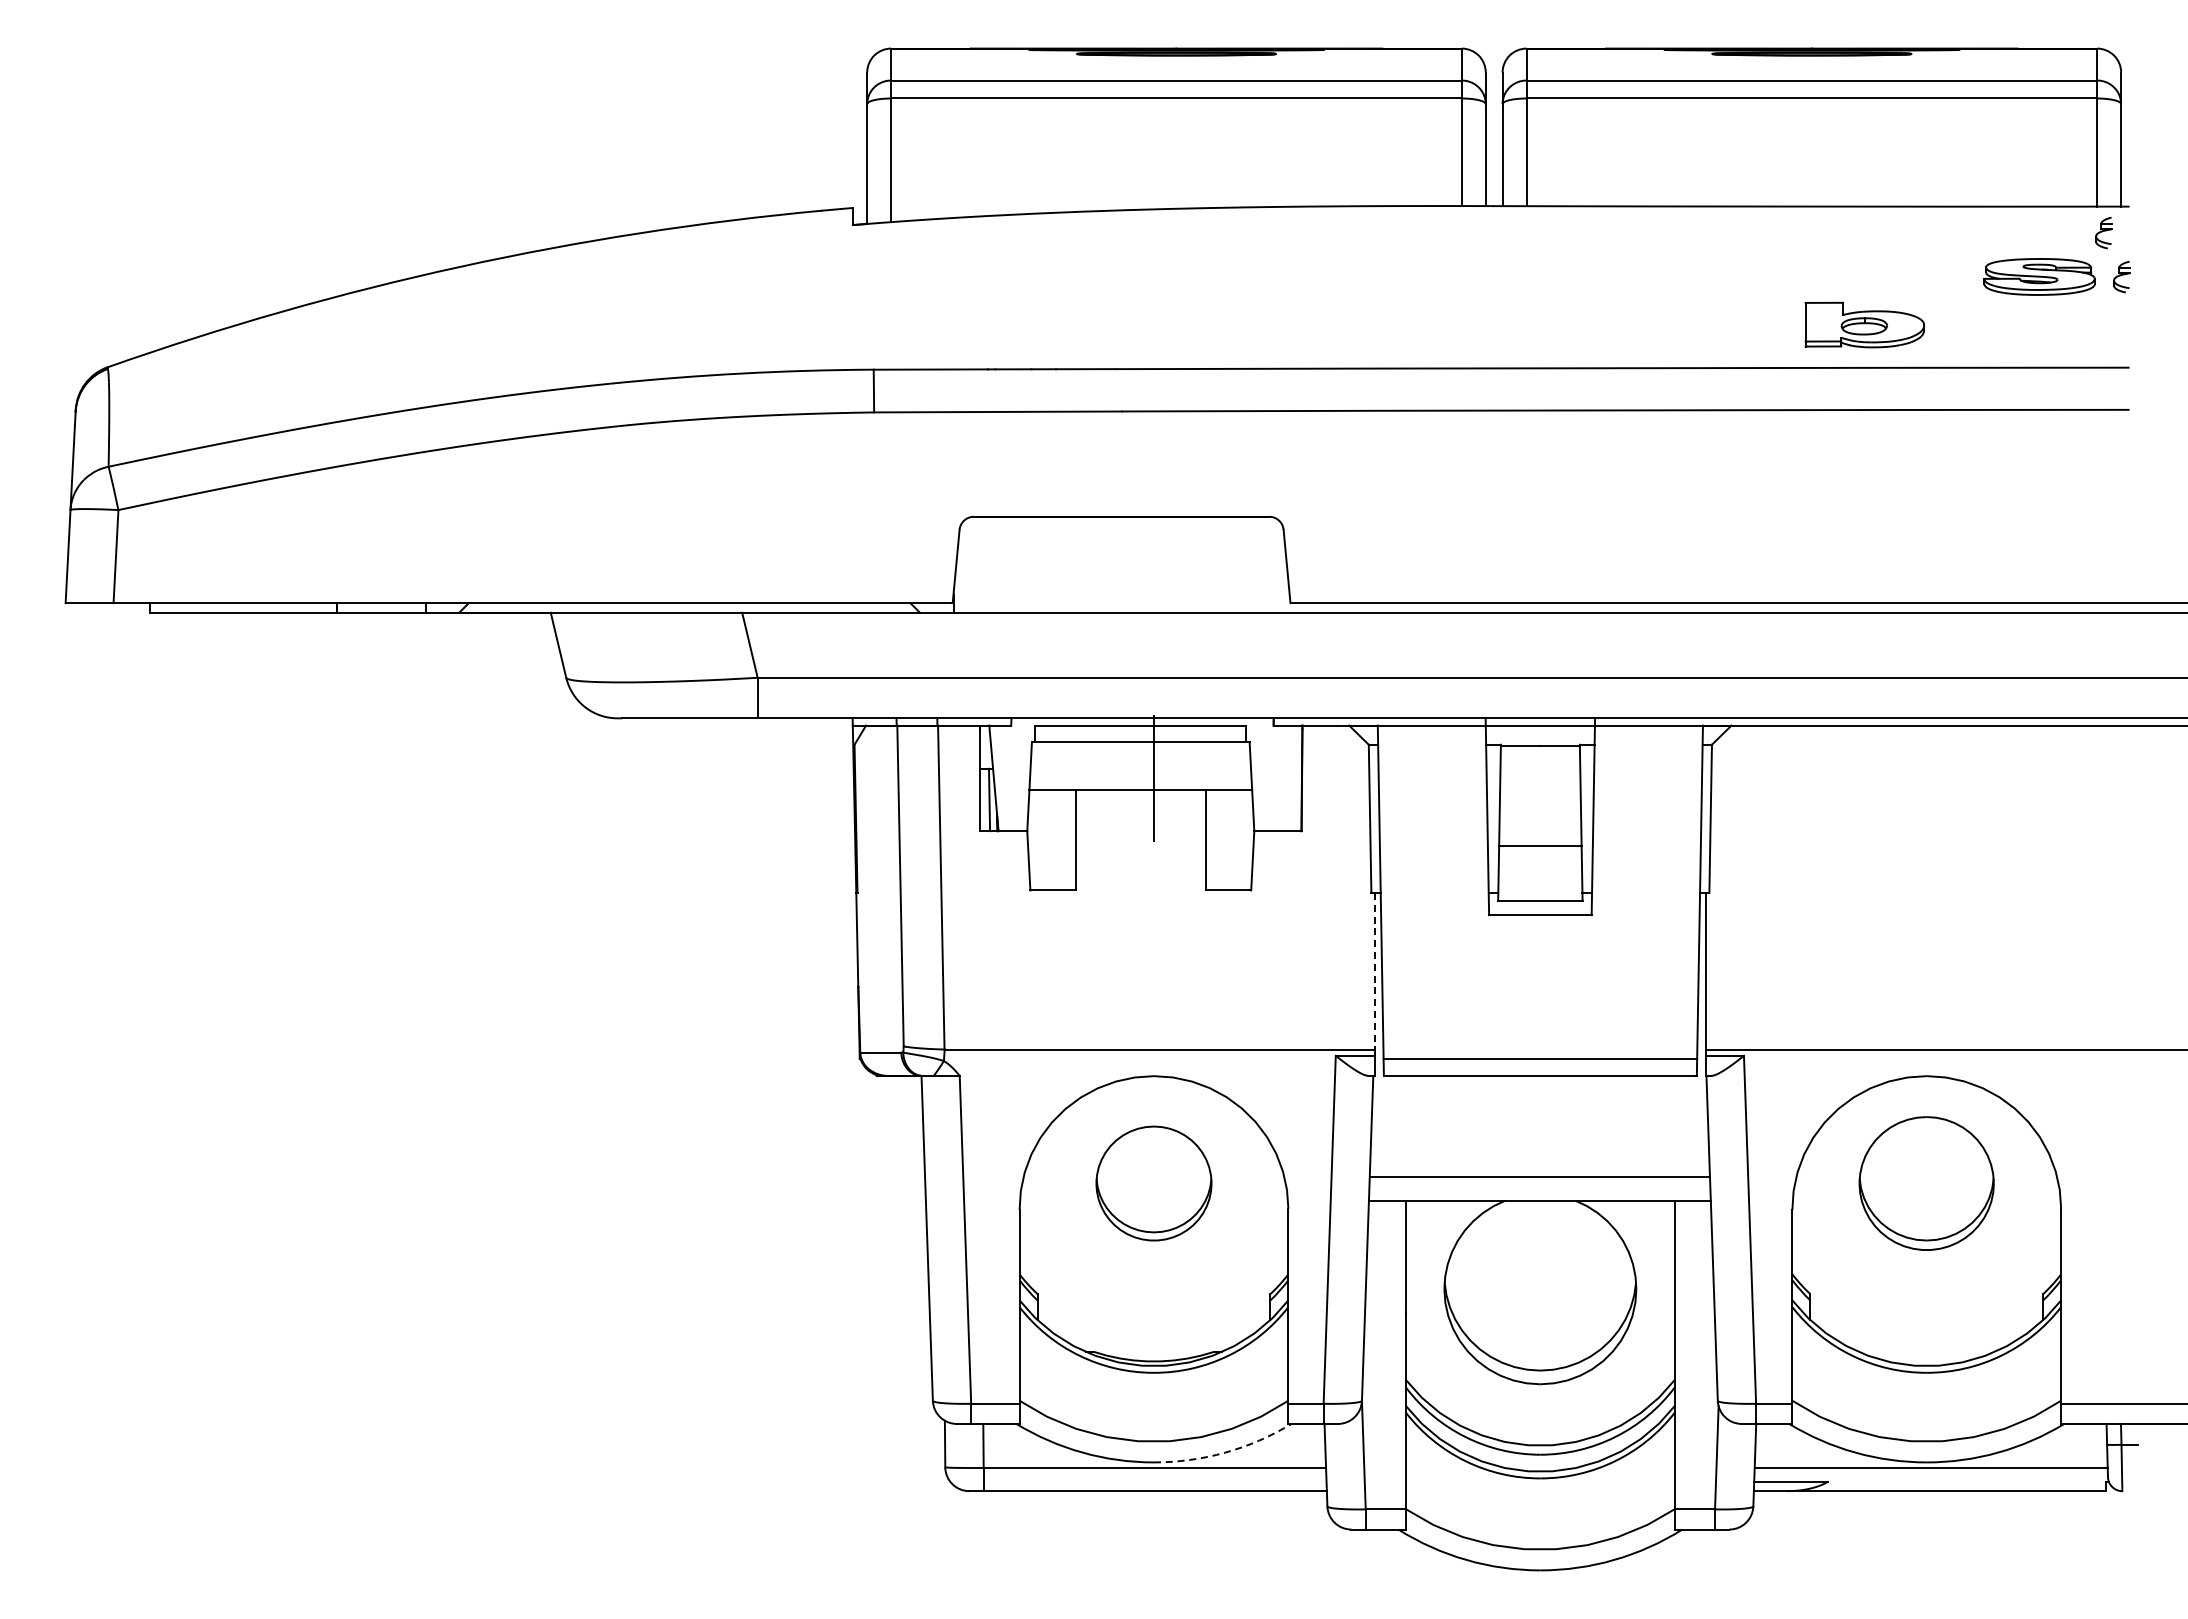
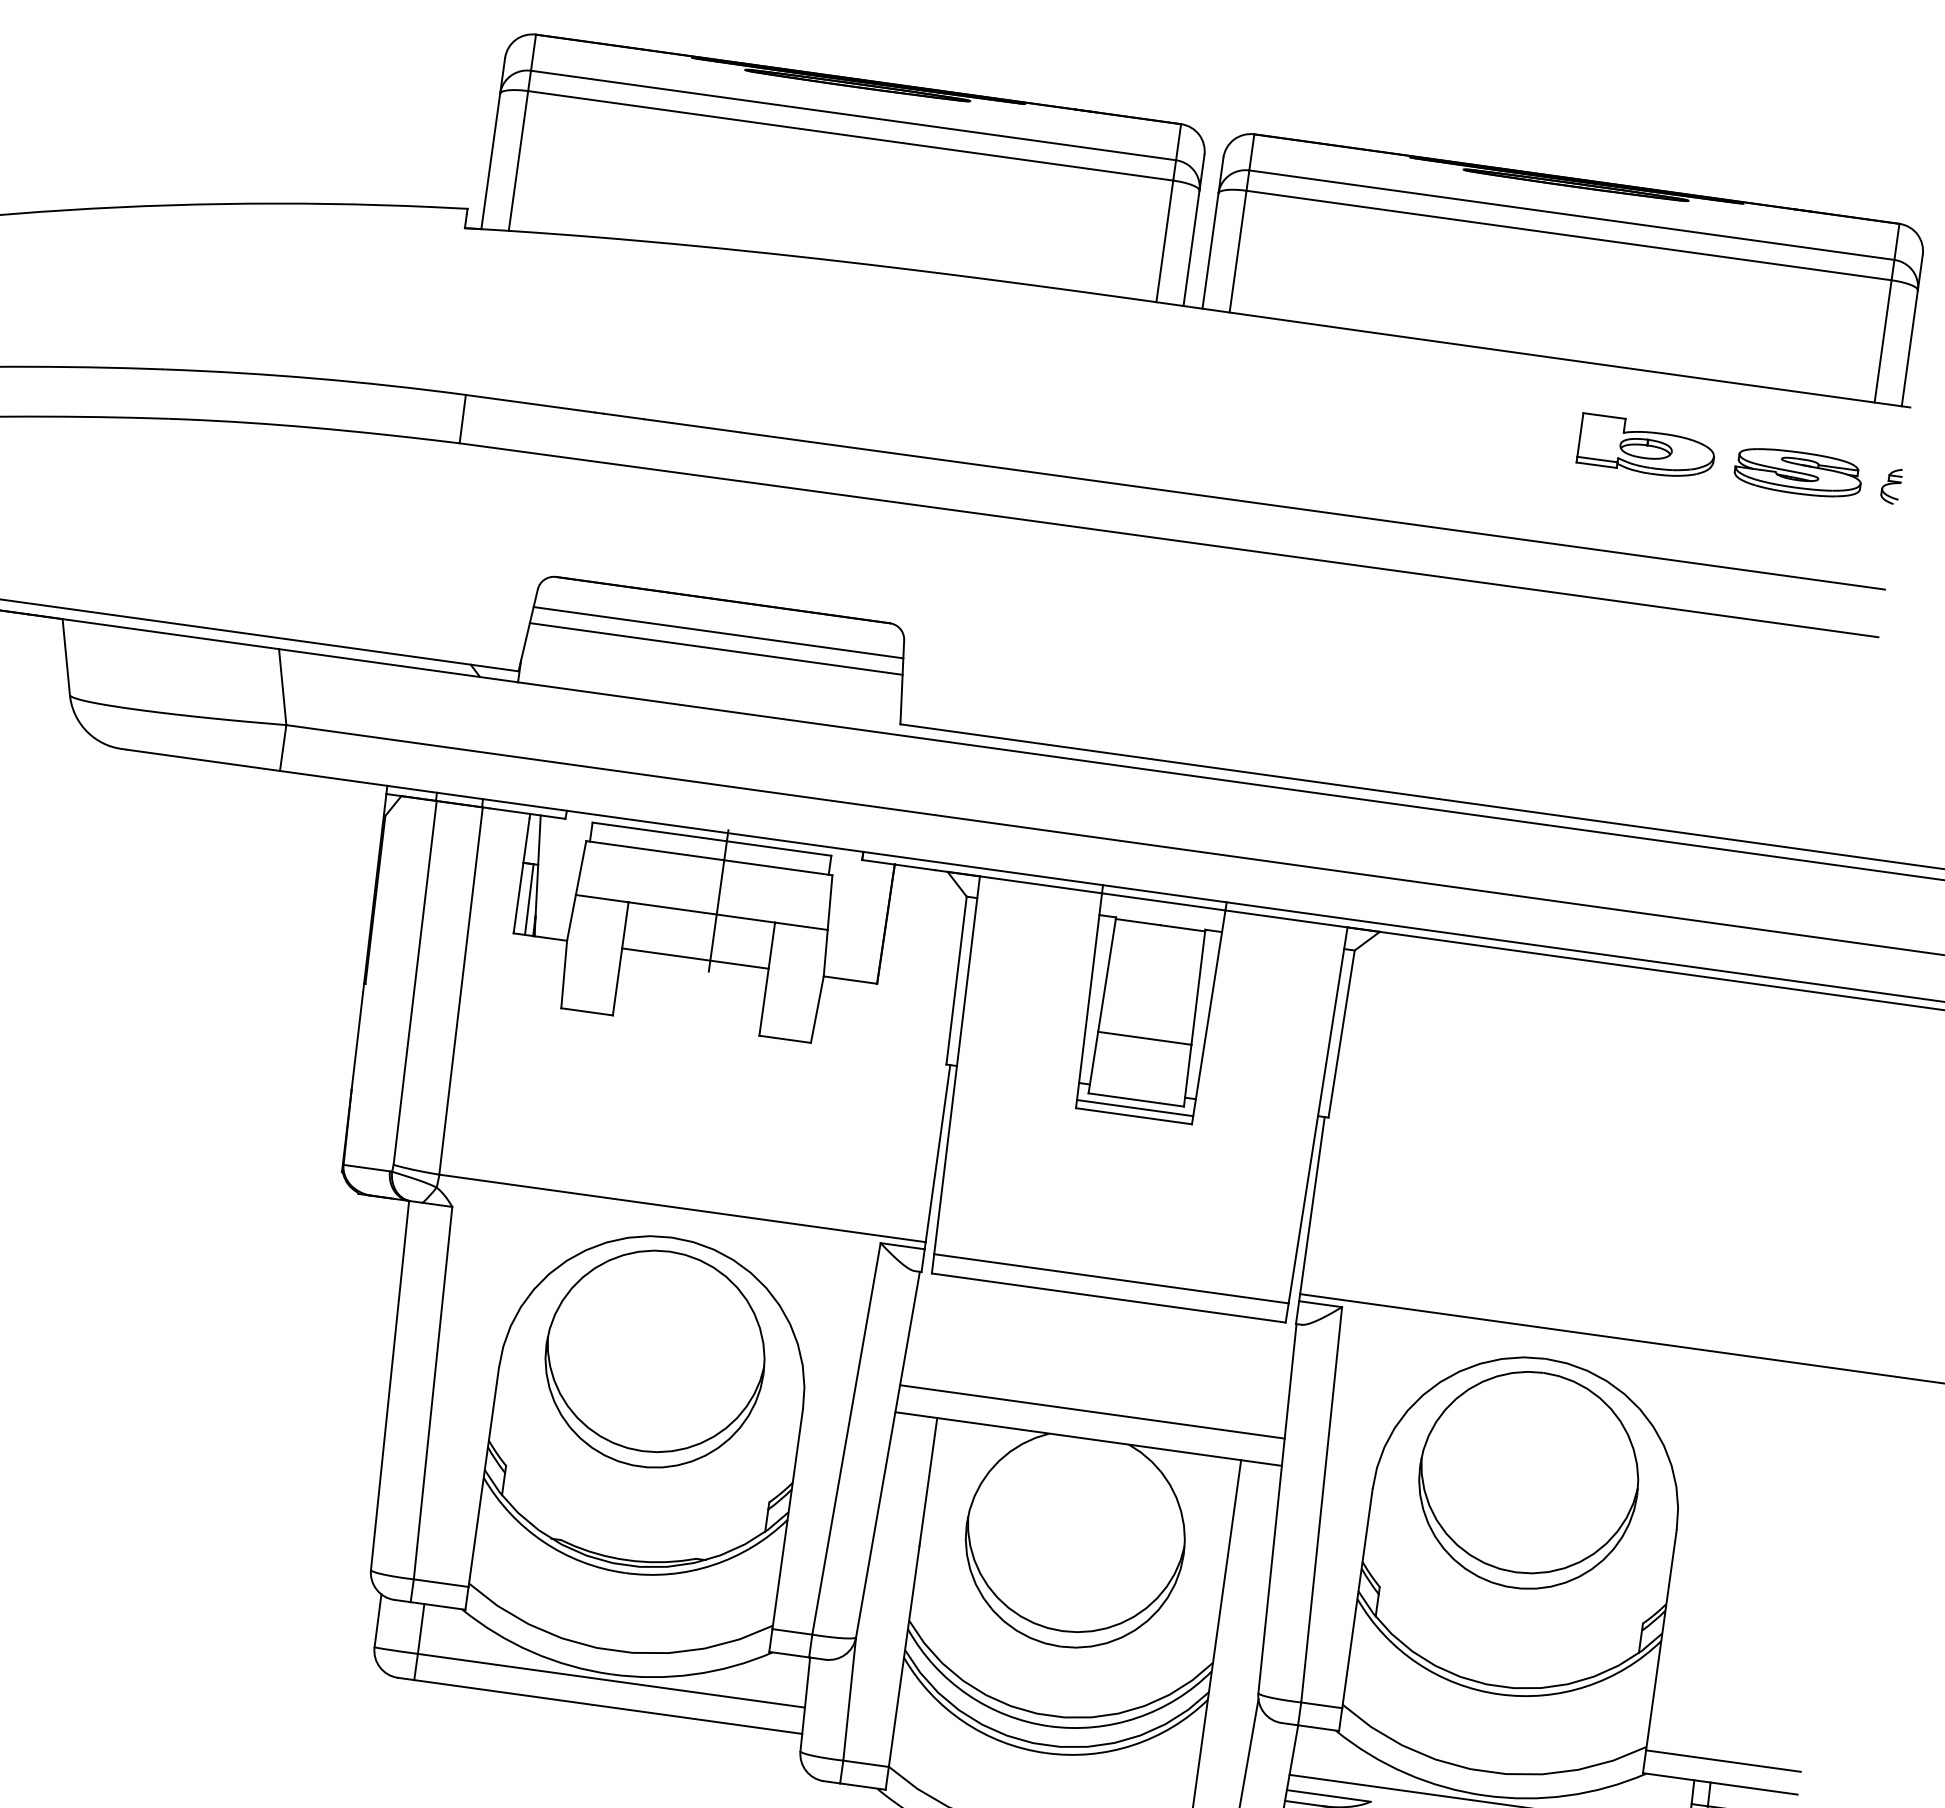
part: (2103, 233) -> (1877, 433), removed
part: (1864, 324) -> (1646, 446), moved
line: (1121, 545) -> (718, 632), added
line: (1121, 559) -> (716, 648), added
line: (1140, 831) -> (695, 958), added
line: (1539, 907) -> (1134, 1107), added
line: (1374, 971) -> (937, 1153), dashed -> solid
part: (1153, 1183) -> (654, 1358), size x1.67
part: (1926, 1183) -> (1528, 1480), size x1.43
arc: (1225, 1452) -> (693, 1674), dashed -> solid

